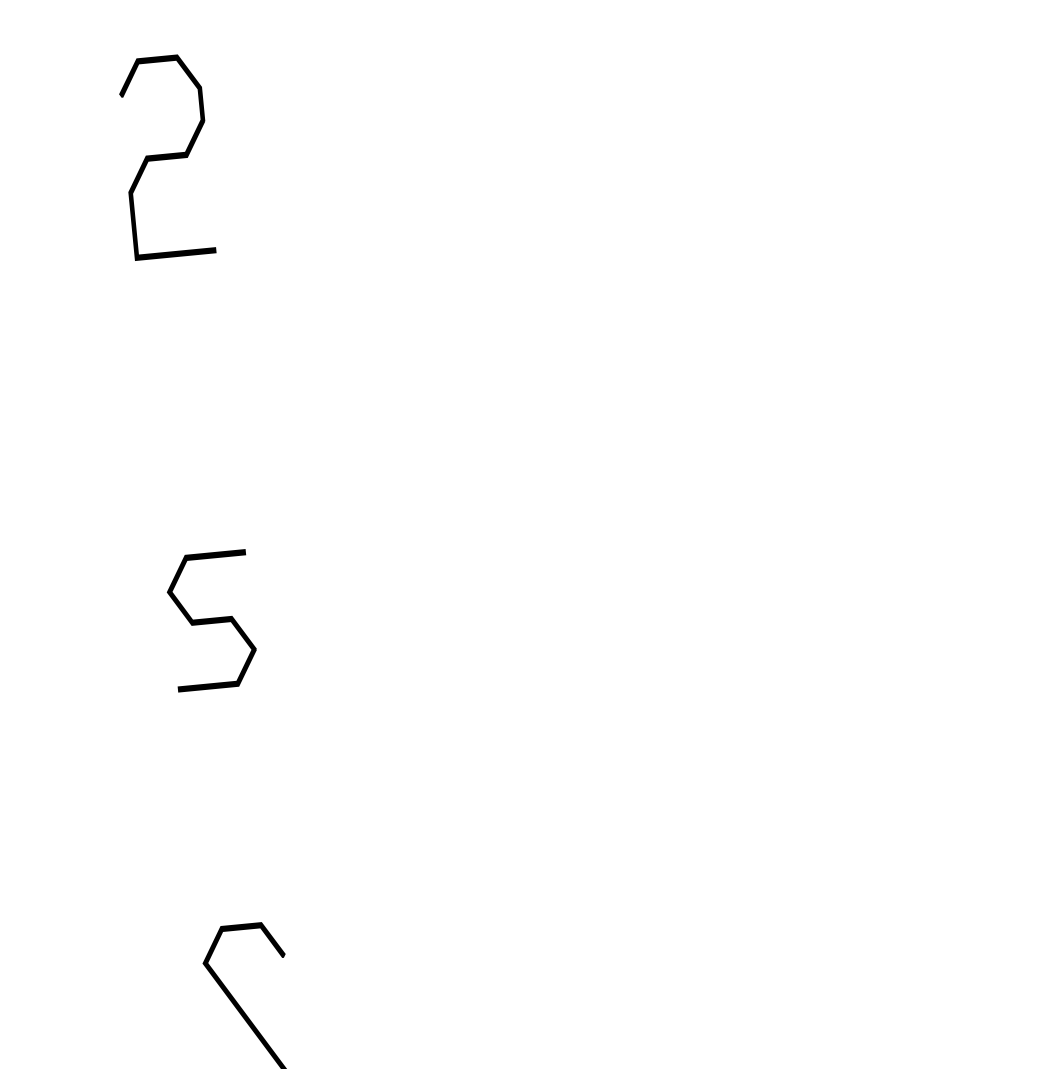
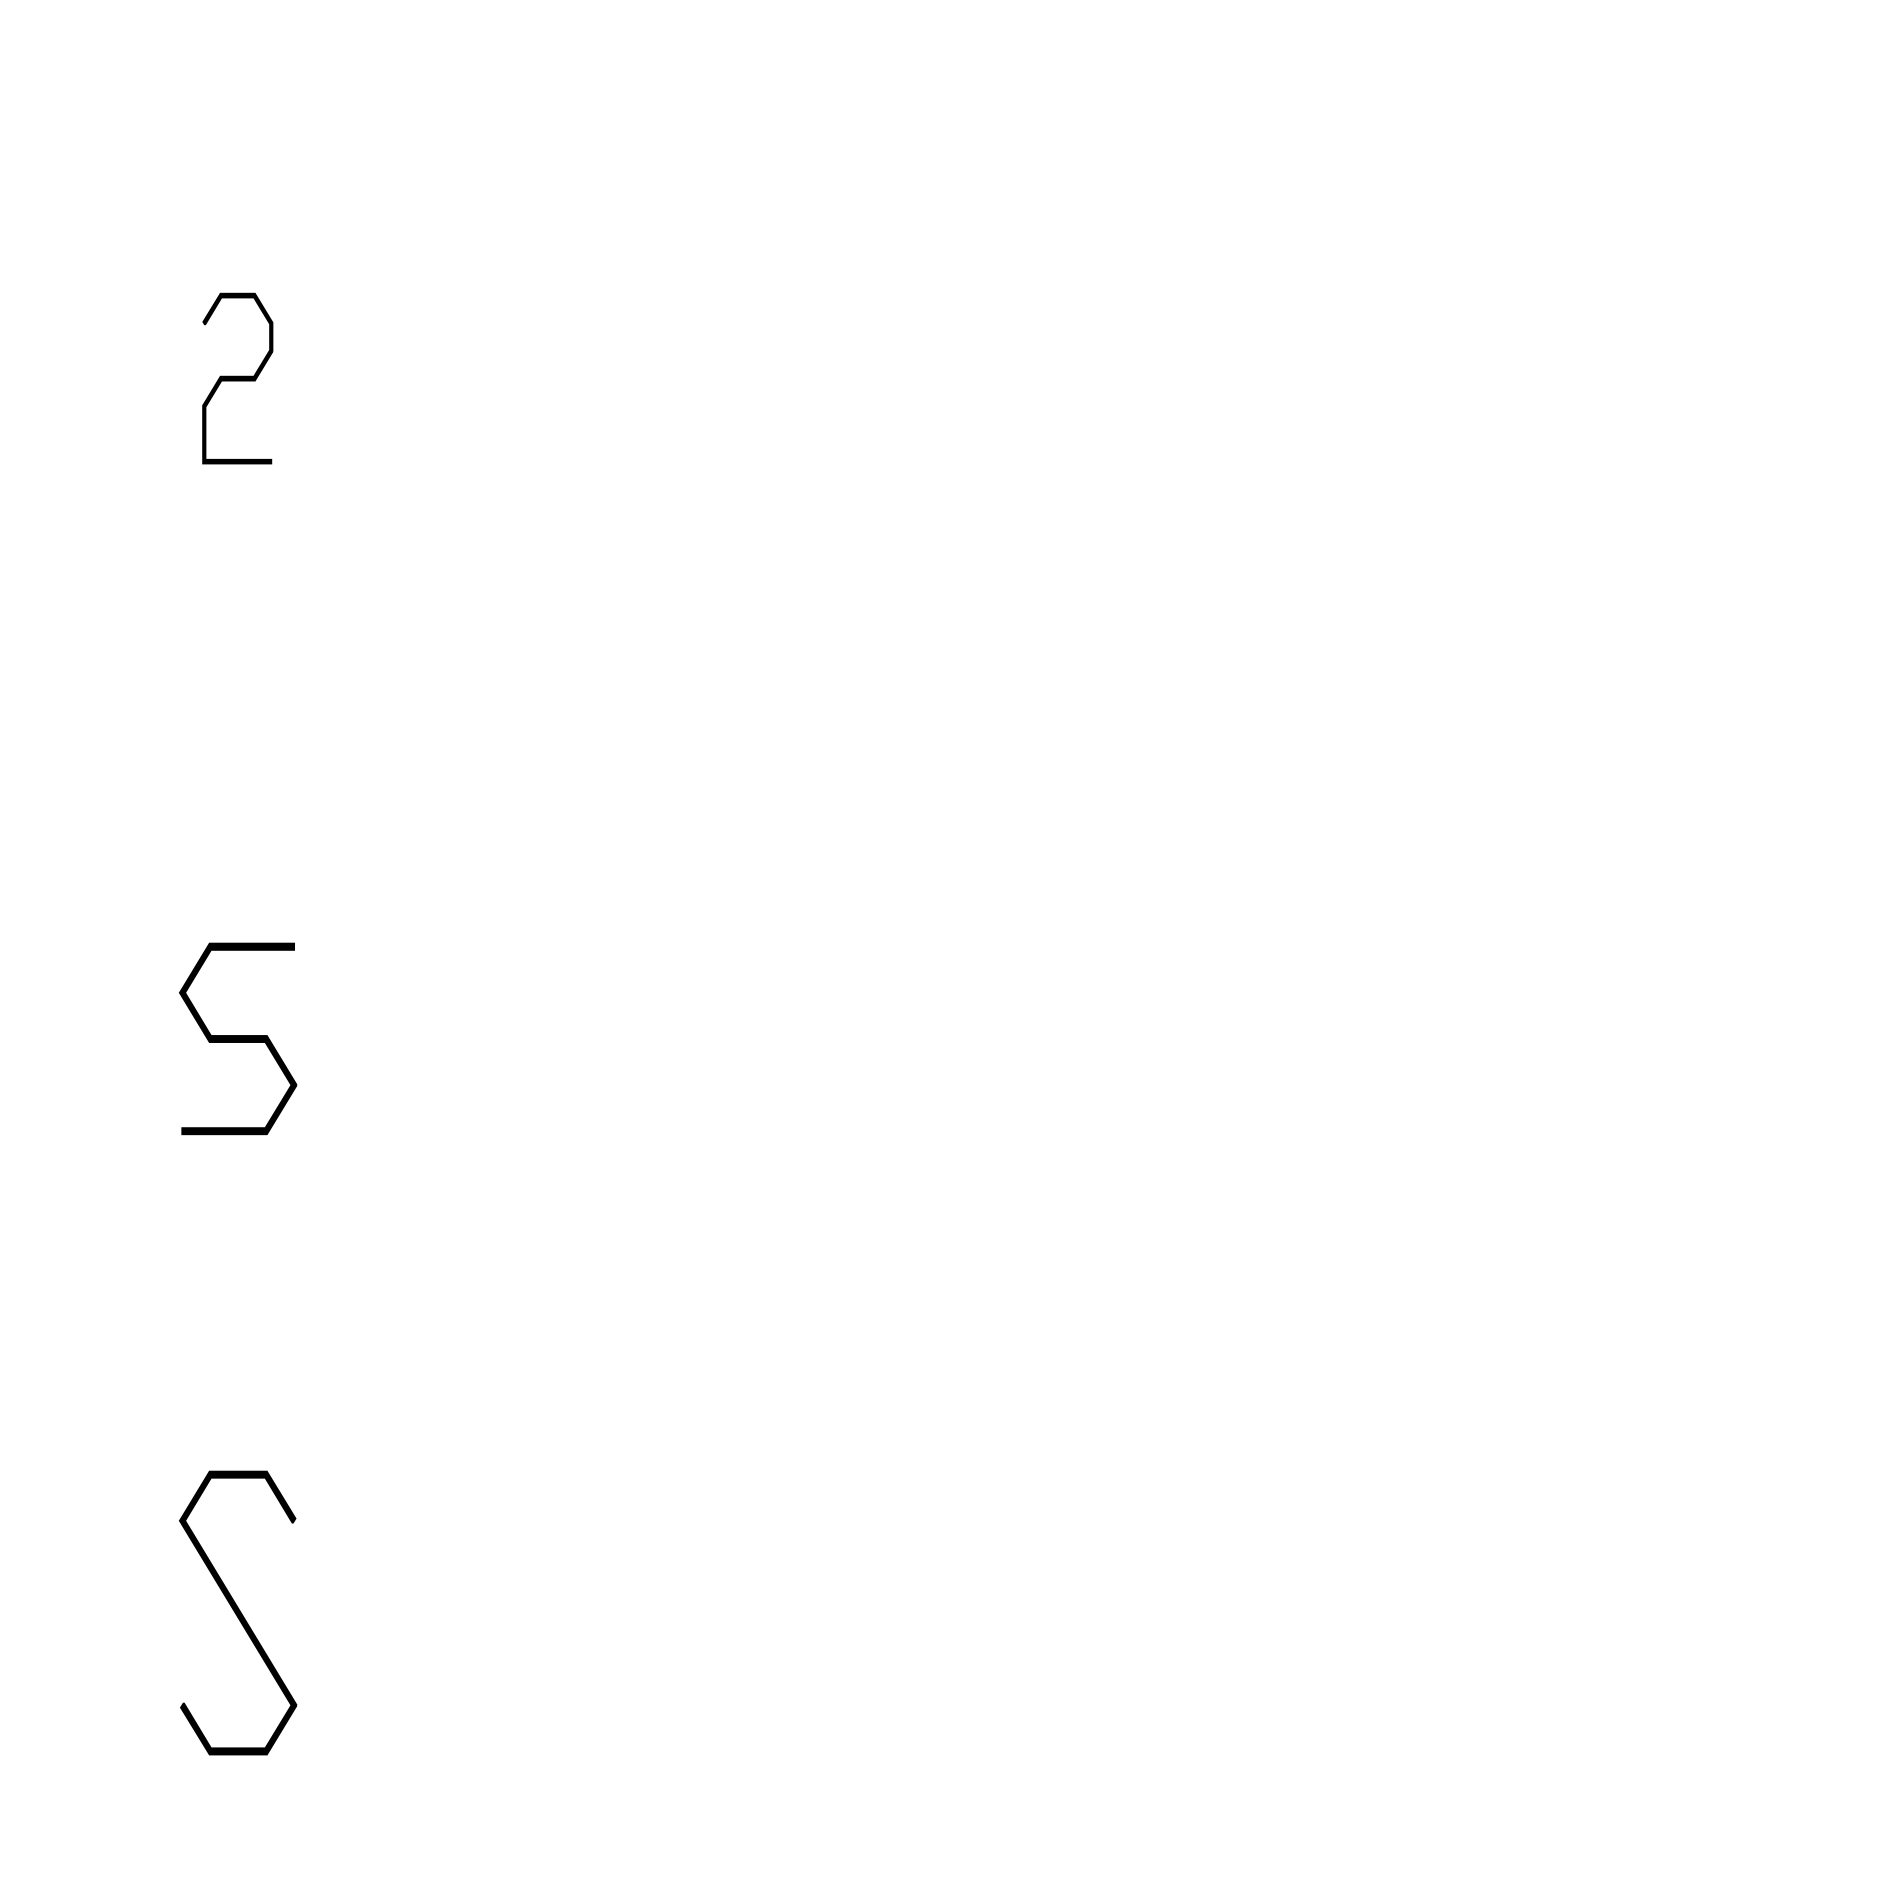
part: (166, 156) -> (237, 378), size x0.6

